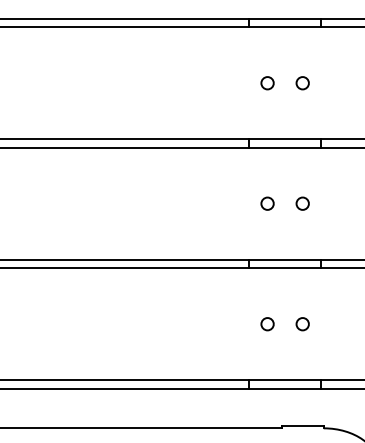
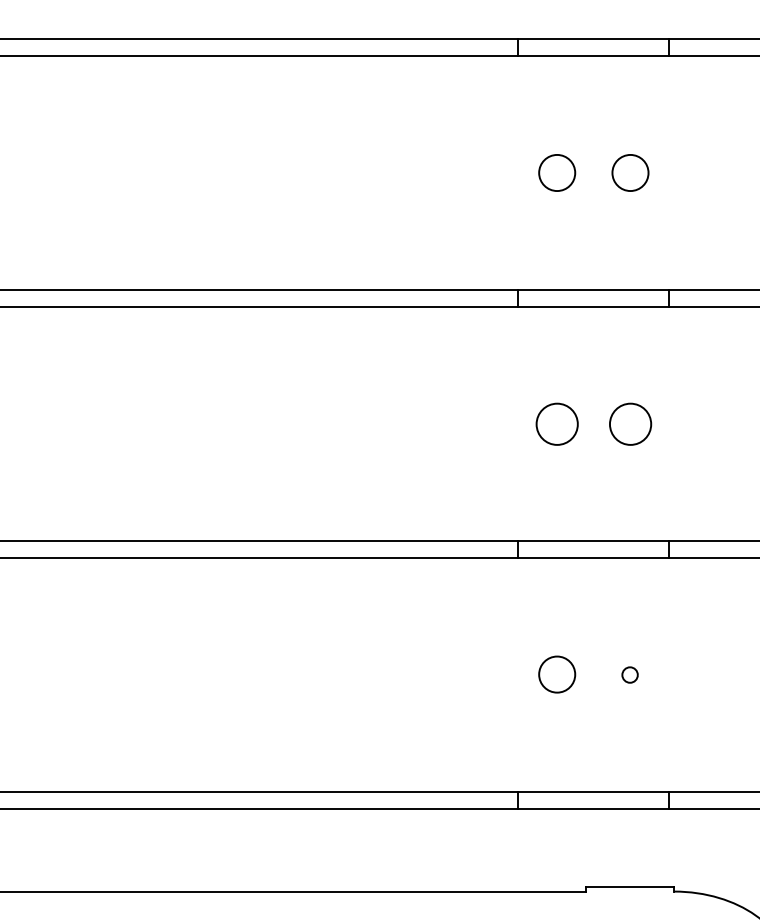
circle: (267, 83) -> (556, 173), size x1.4
circle: (302, 83) -> (629, 173), size x1.4
circle: (267, 203) -> (556, 423), size x1.6
circle: (302, 203) -> (629, 423), size x1.6
circle: (267, 324) -> (556, 675), size x1.4
circle: (302, 324) -> (629, 675), size x0.6

